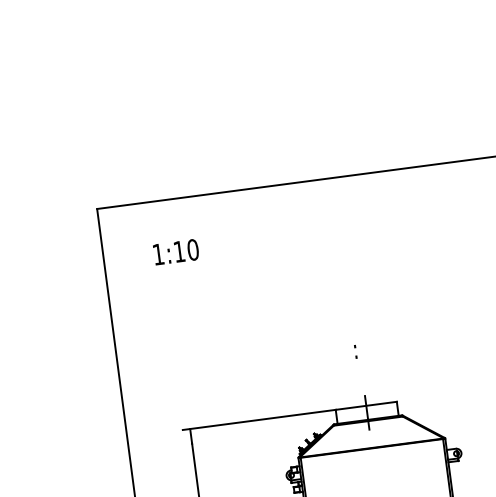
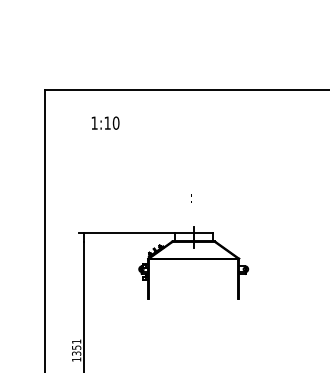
text: (175, 251) -> (105, 122), moved

